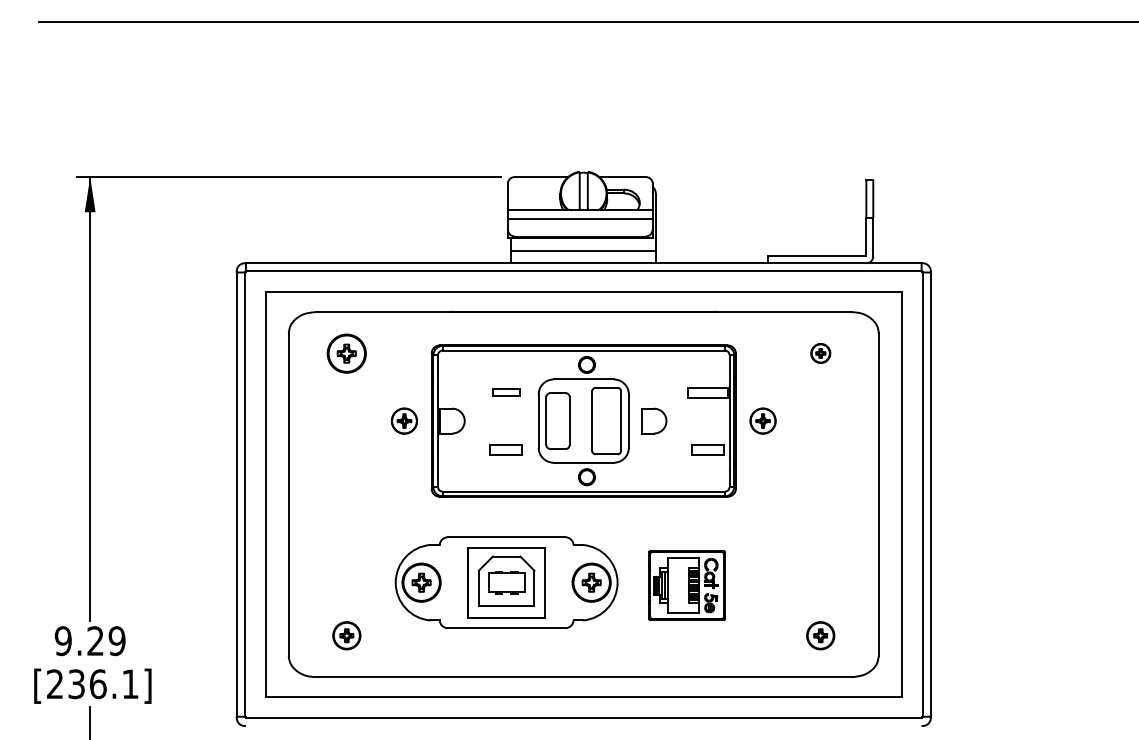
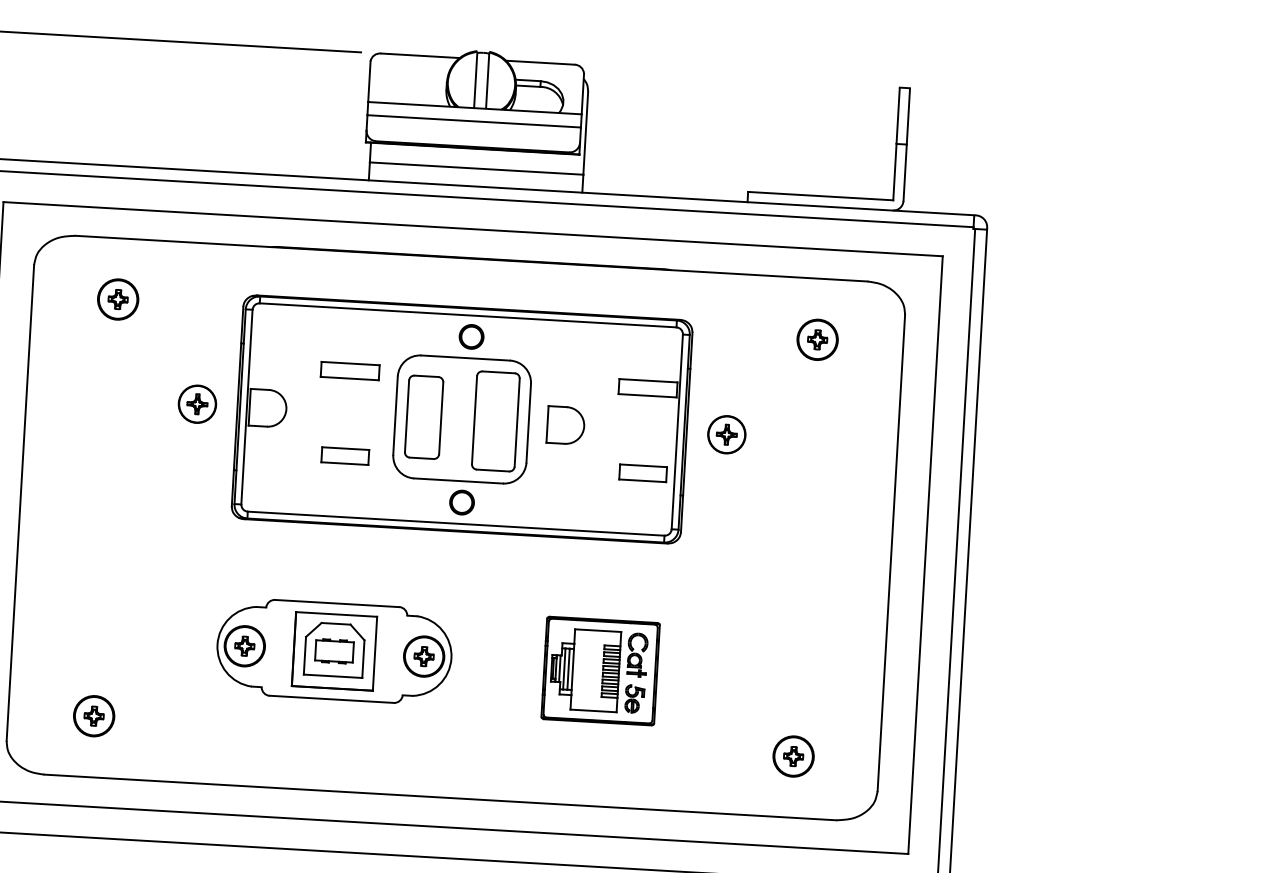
part: (346, 352) -> (117, 298), size x0.71
part: (820, 353) -> (817, 339), size x1.43
part: (506, 392) -> (350, 370), size x1.43
part: (506, 582) -> (334, 651), size x0.71

